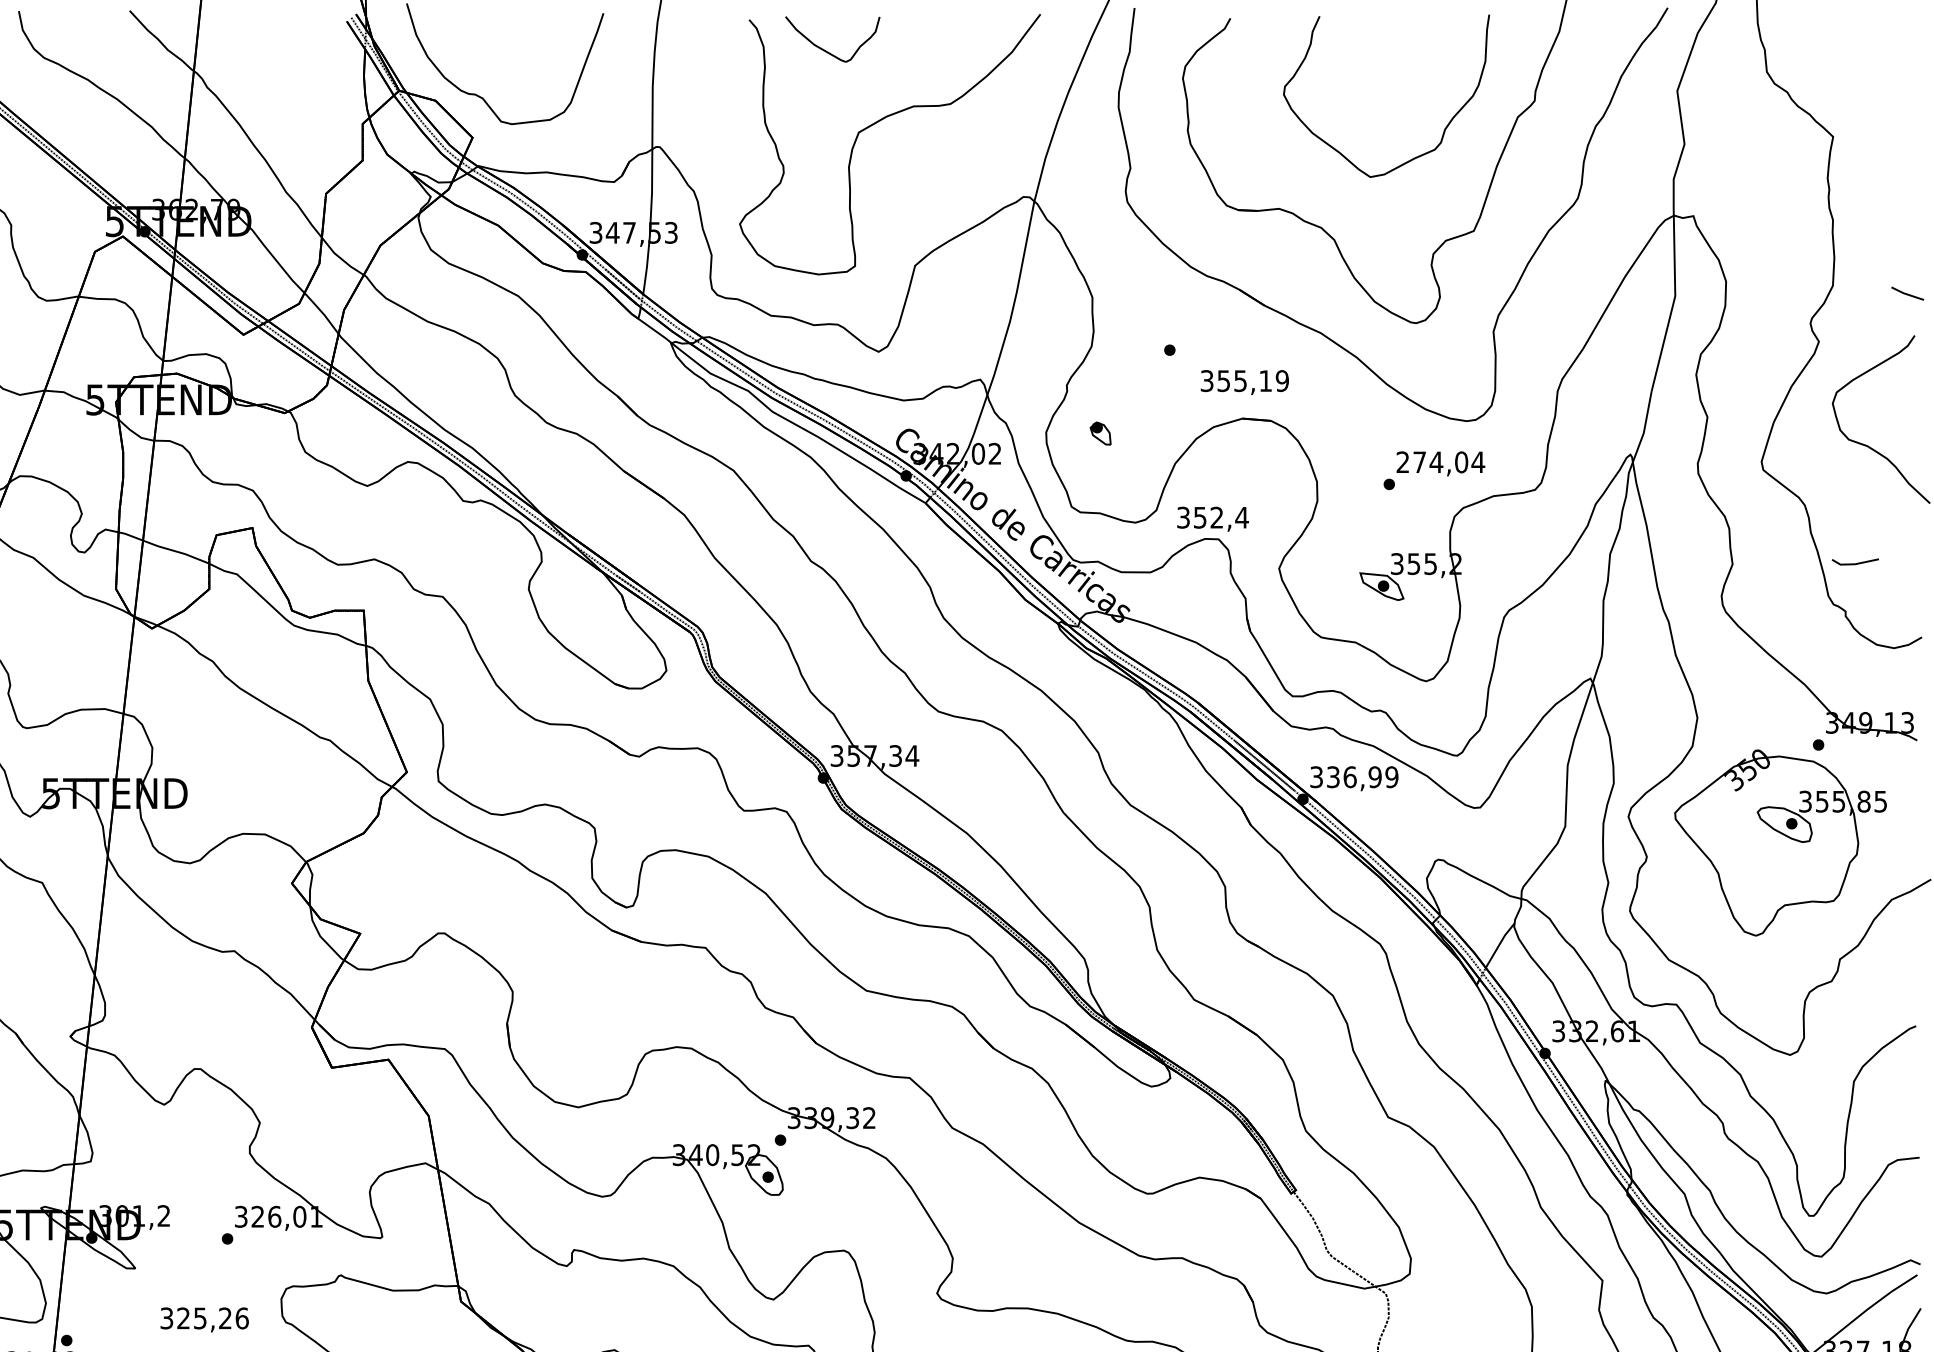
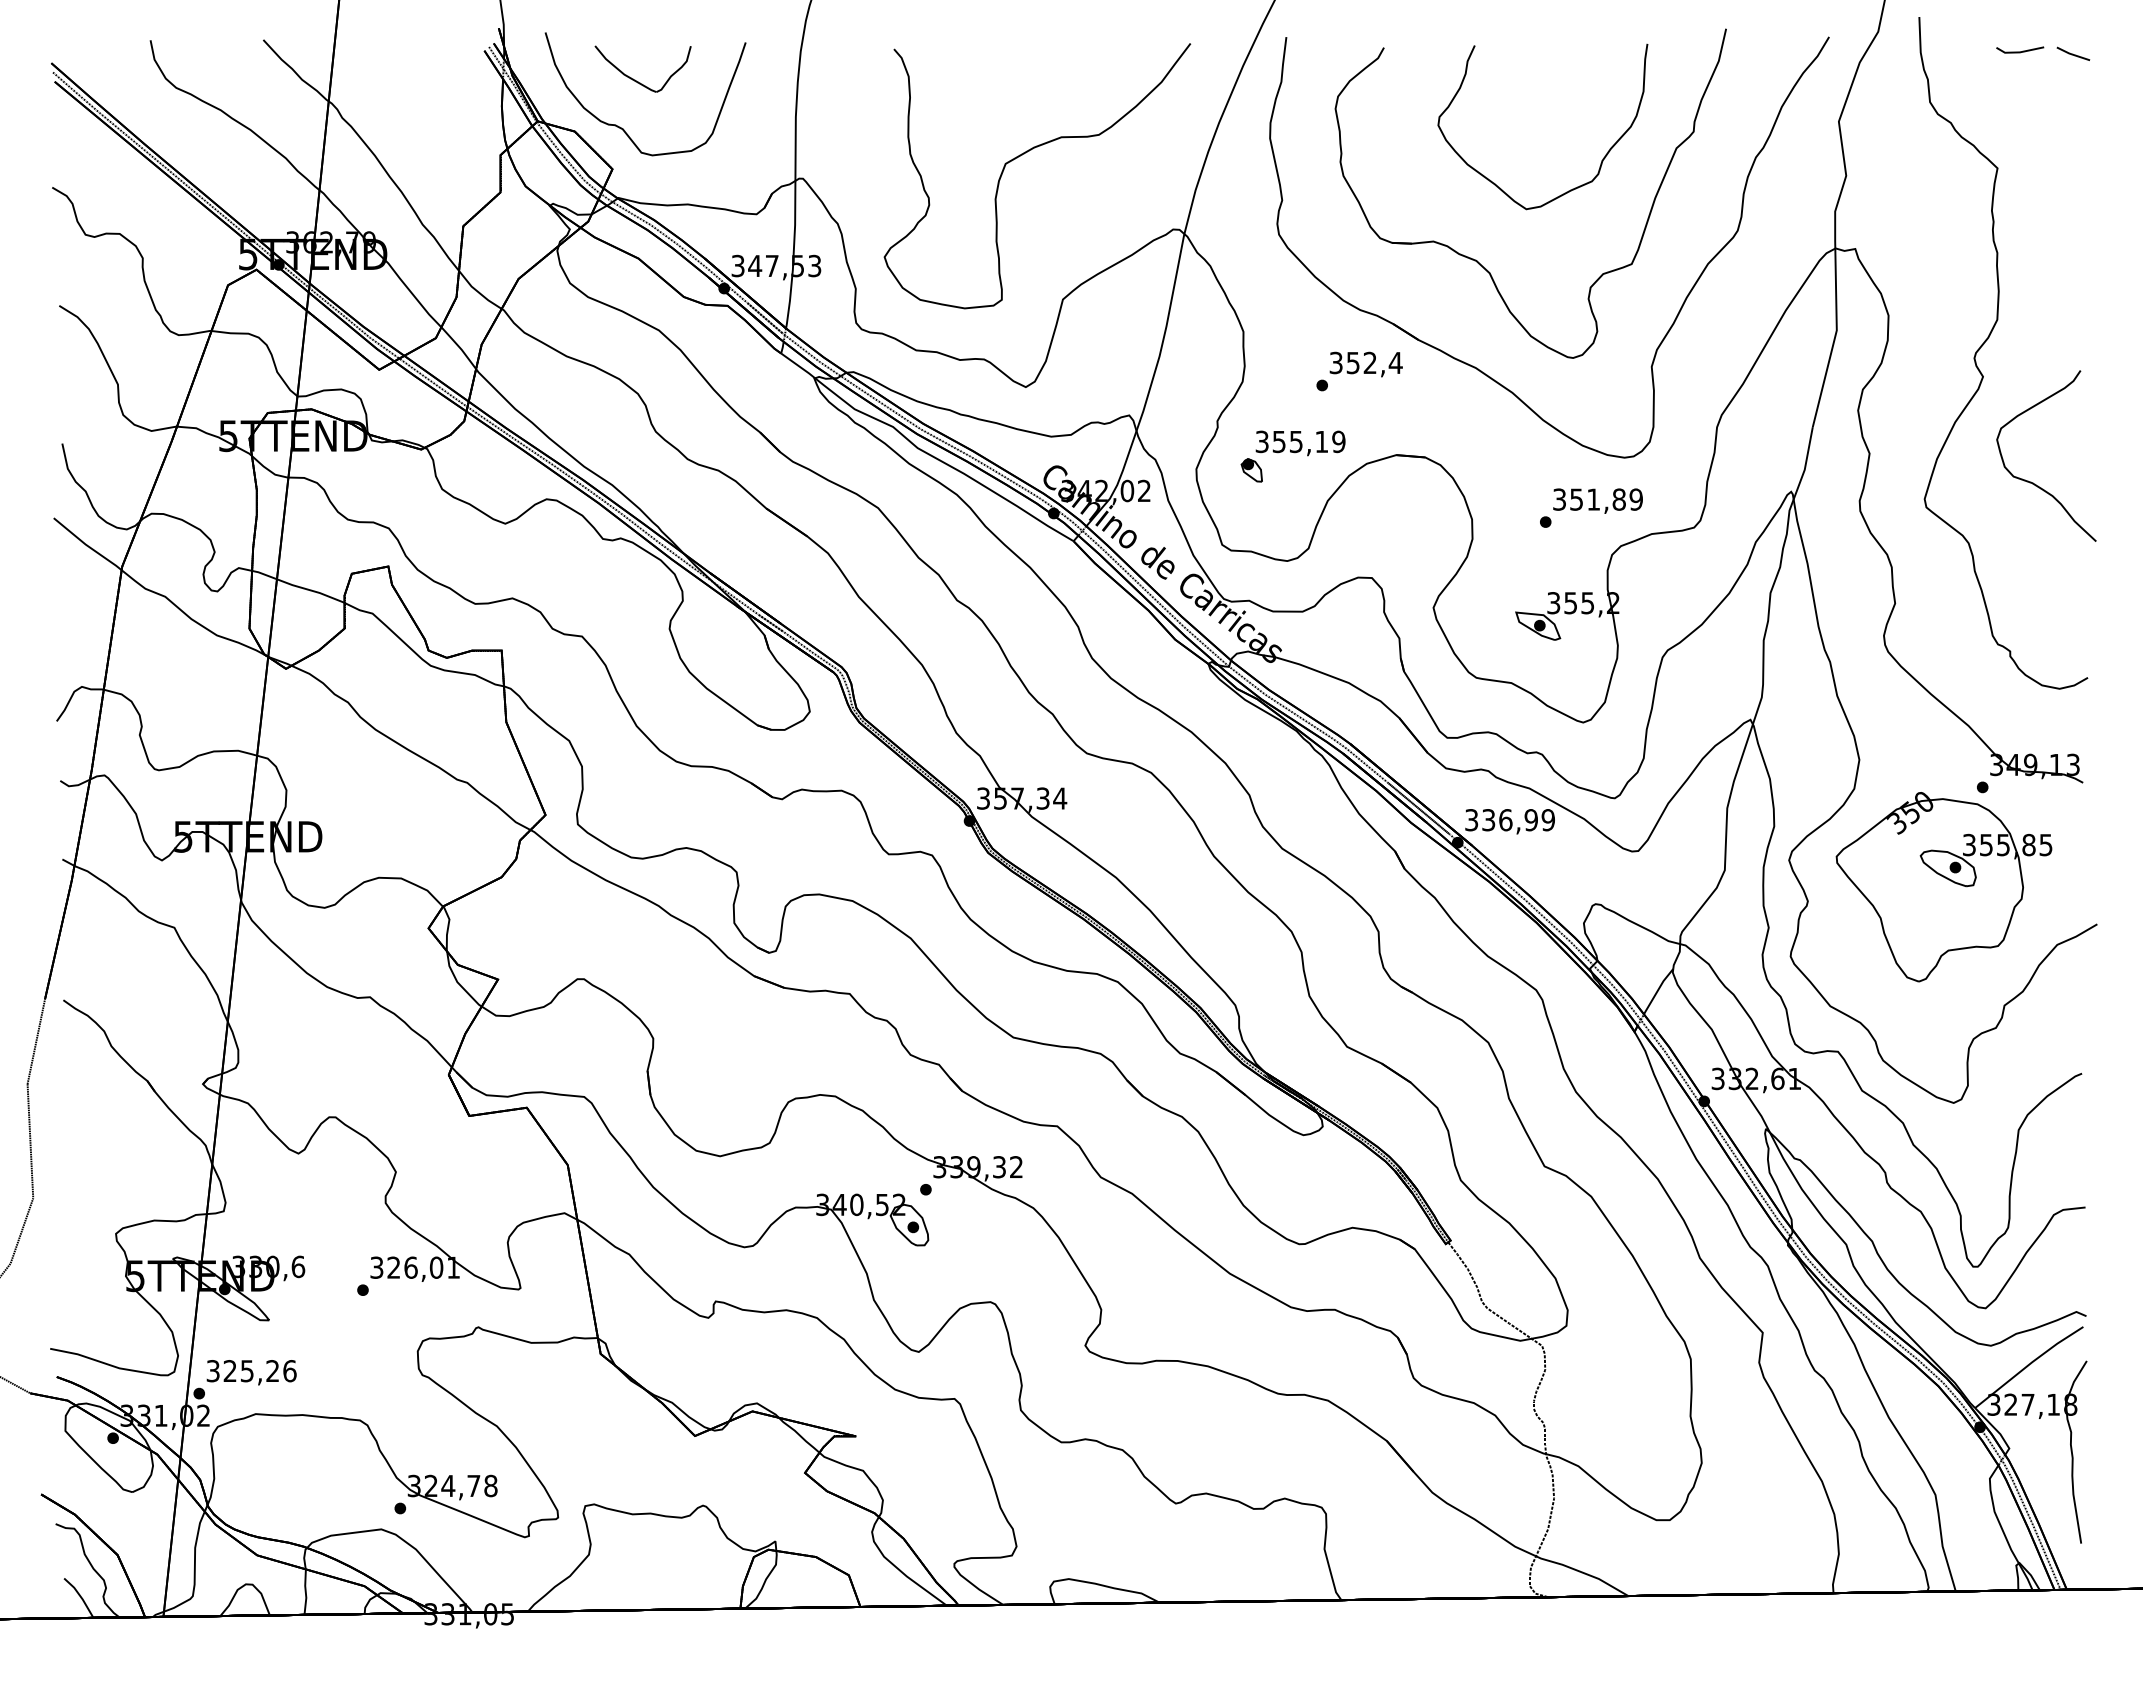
part: (825, 49) -> (635, 79), moved
line: (1907, 293) -> (2073, 53), moved
text: (1244, 382) -> (1300, 443), moved
text: (1441, 462) -> (1598, 499), 274,04 -> 351,89
text: (1212, 519) -> (1365, 364), moved
line: (1855, 563) -> (2020, 51), moved
text: (143, 1215) -> (277, 1266), 301,2 -> 330,6
text: (204, 1319) -> (251, 1372), moved

